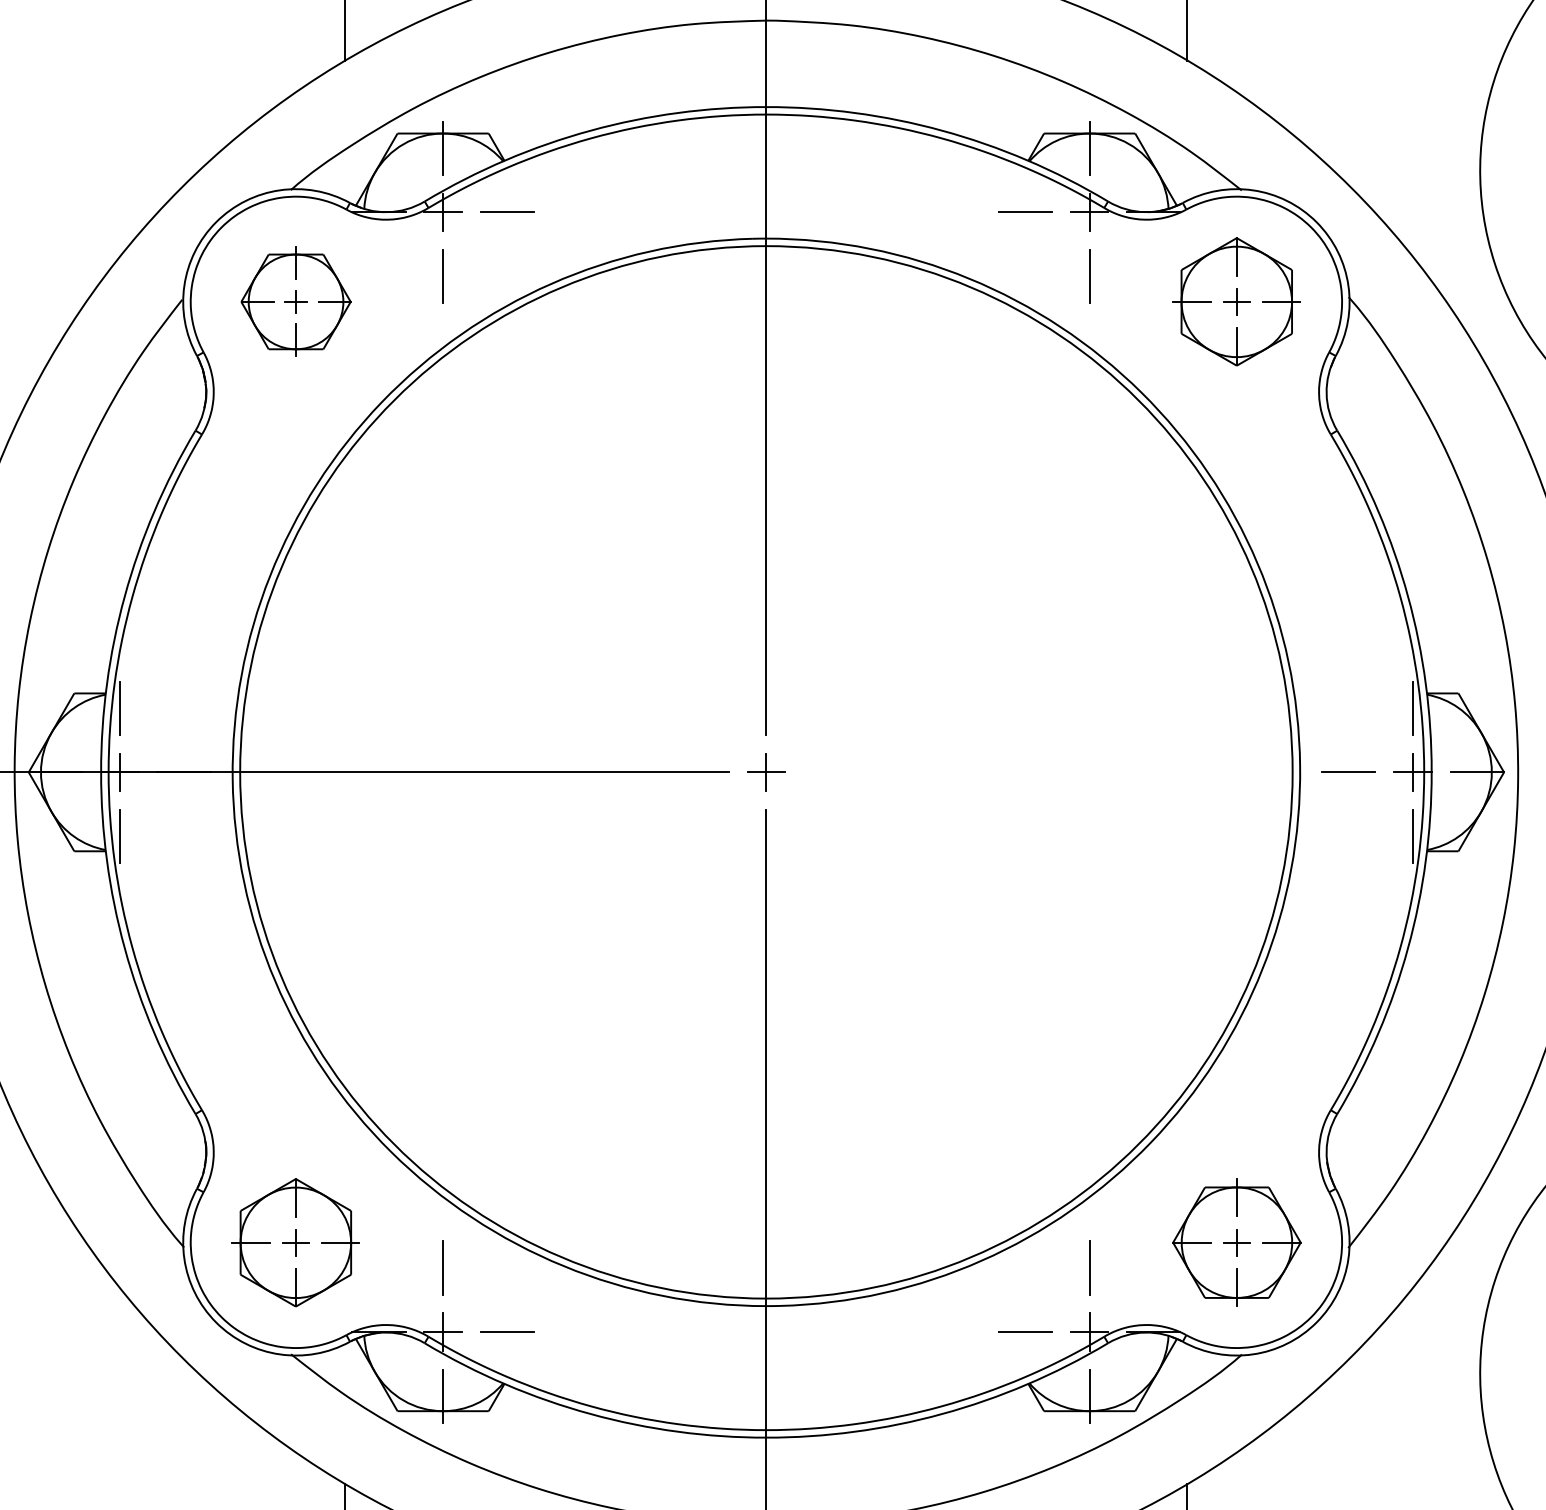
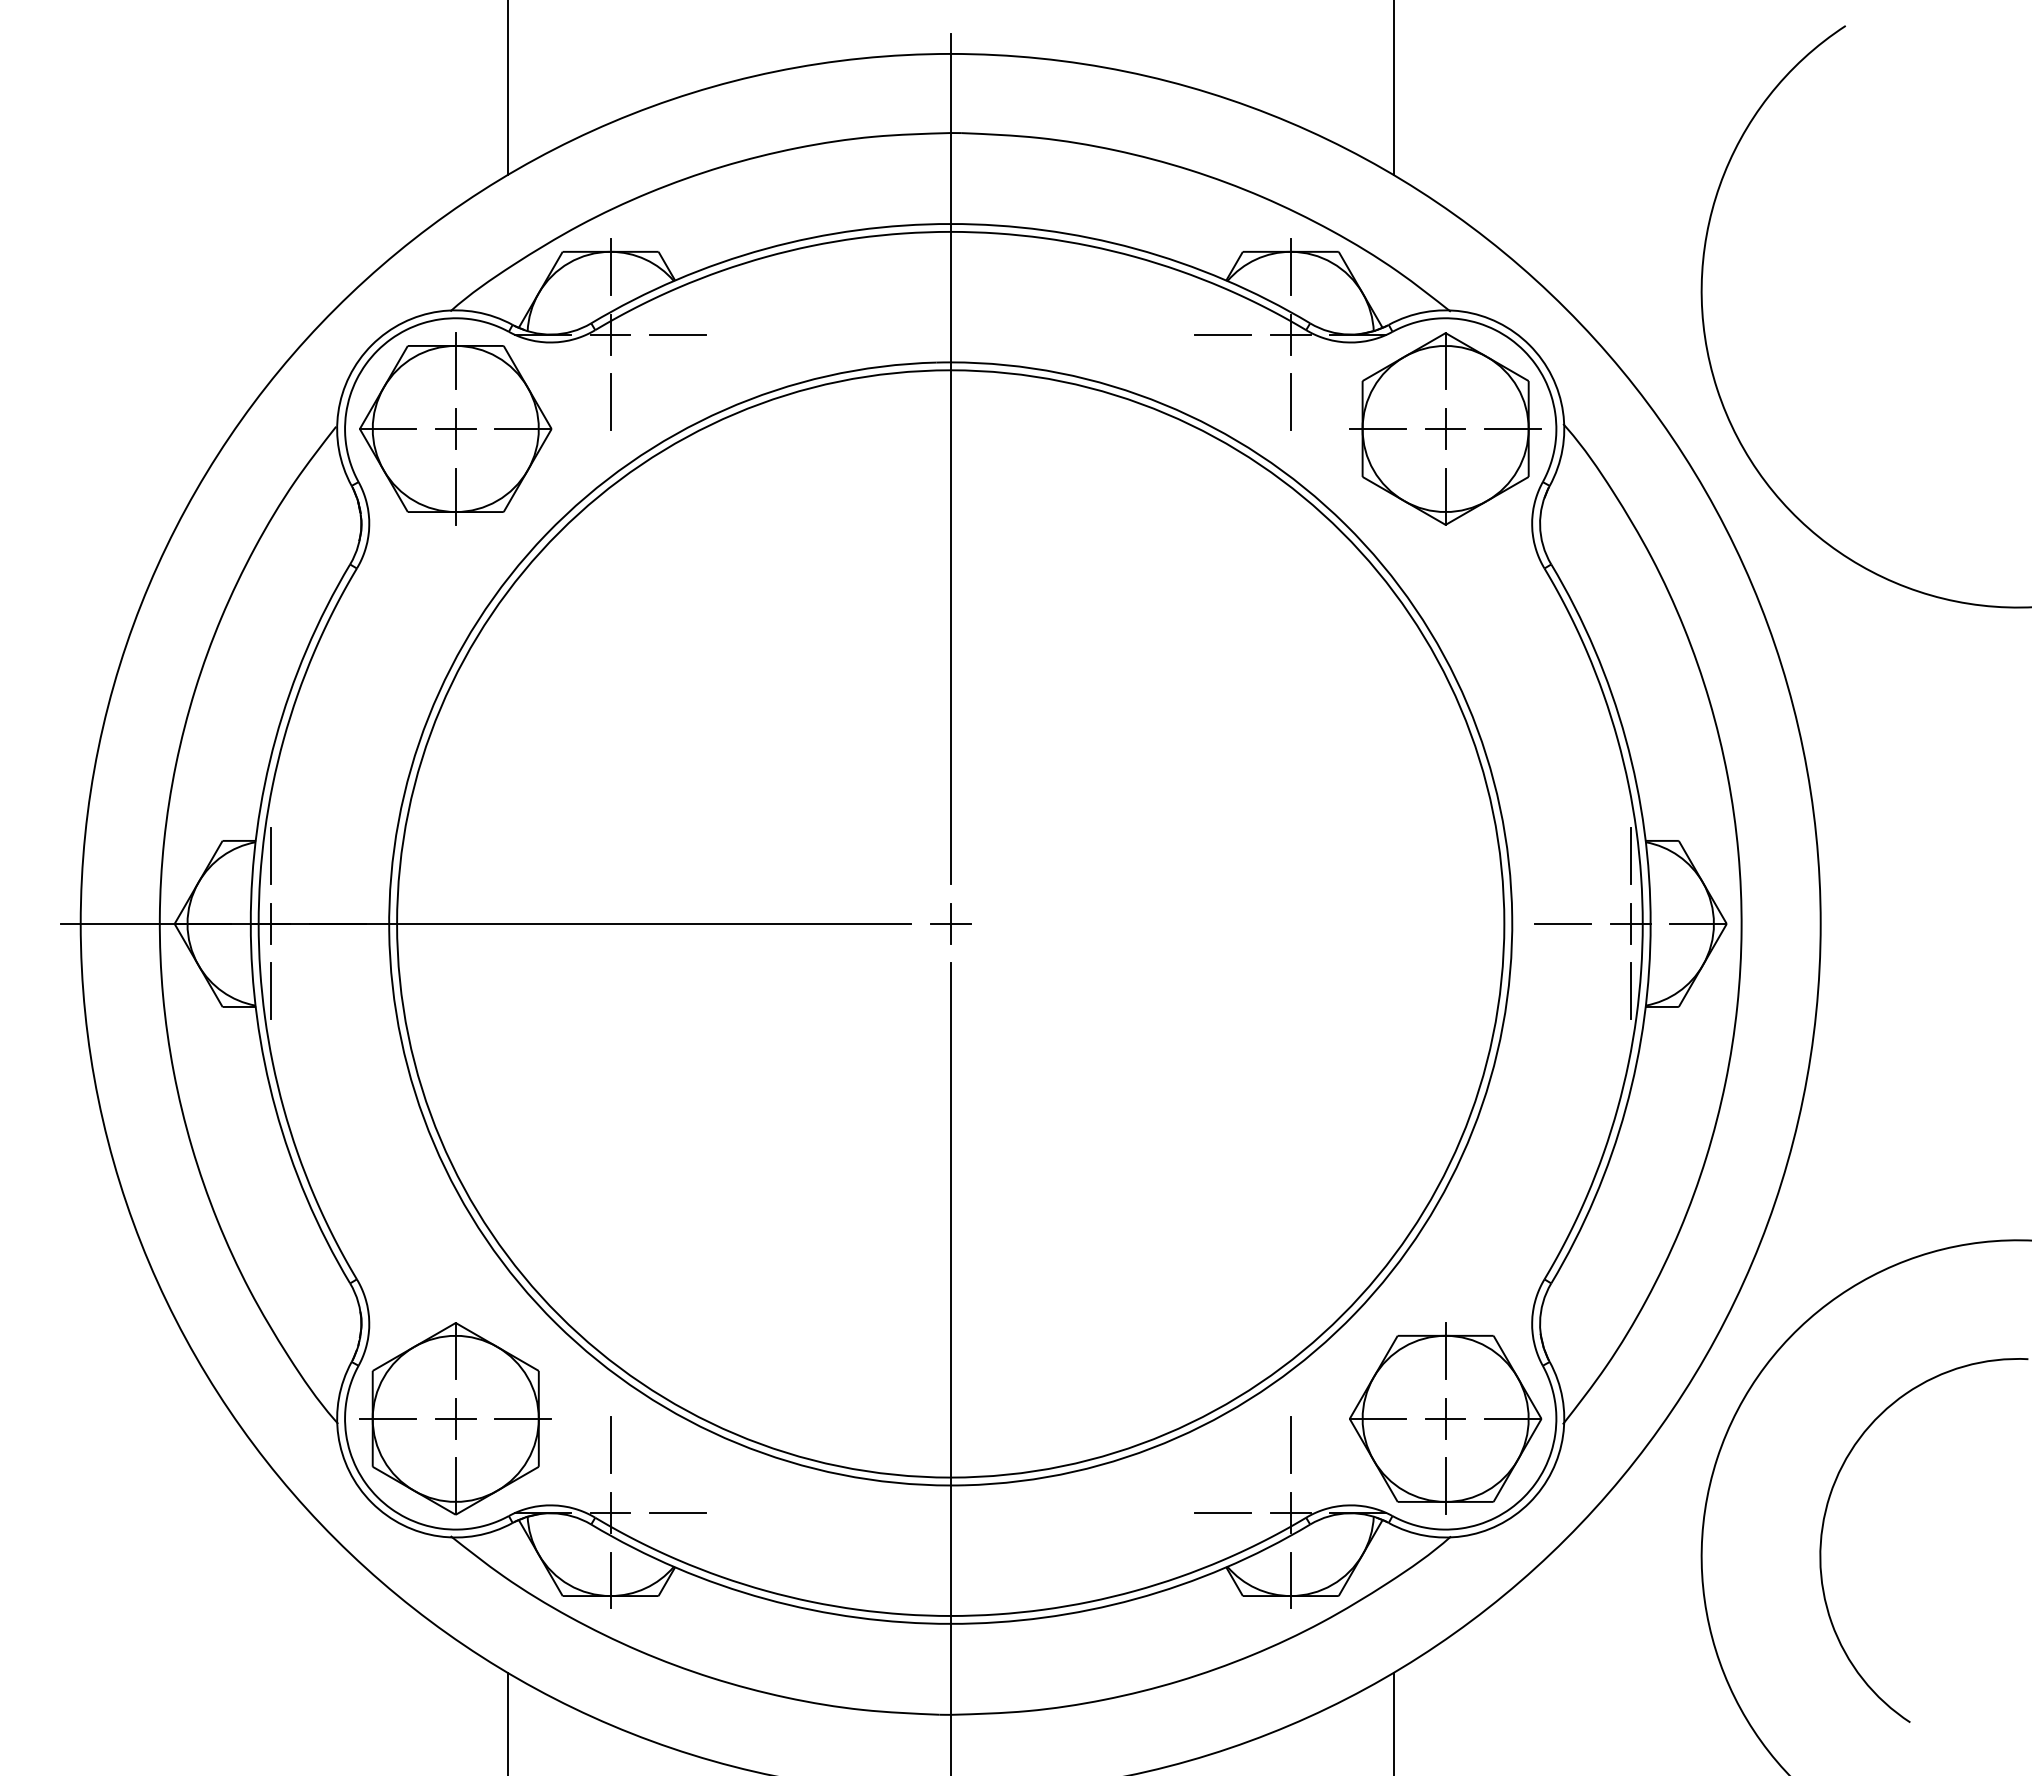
part: (295, 301) -> (455, 428), size x1.67
part: (1236, 301) -> (1445, 428), size x1.43
part: (295, 1242) -> (455, 1418), size x1.43
part: (1236, 1242) -> (1445, 1418), size x1.43

